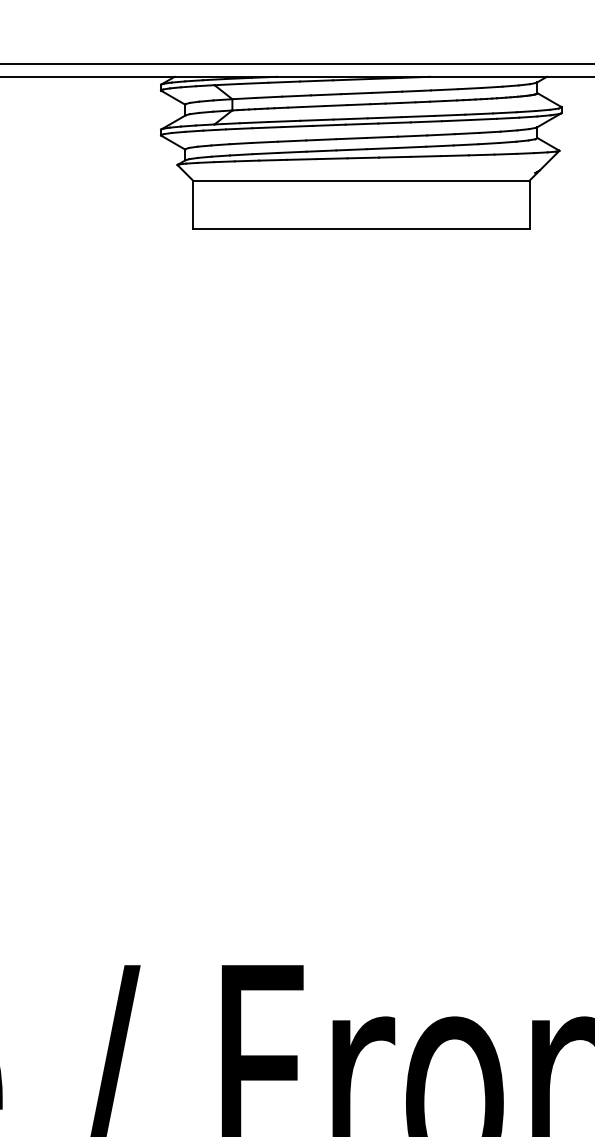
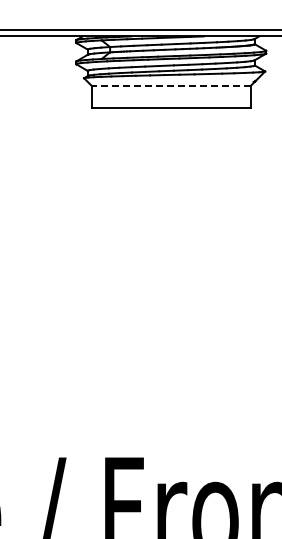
line: (361, 180) -> (171, 85), solid -> dashed

